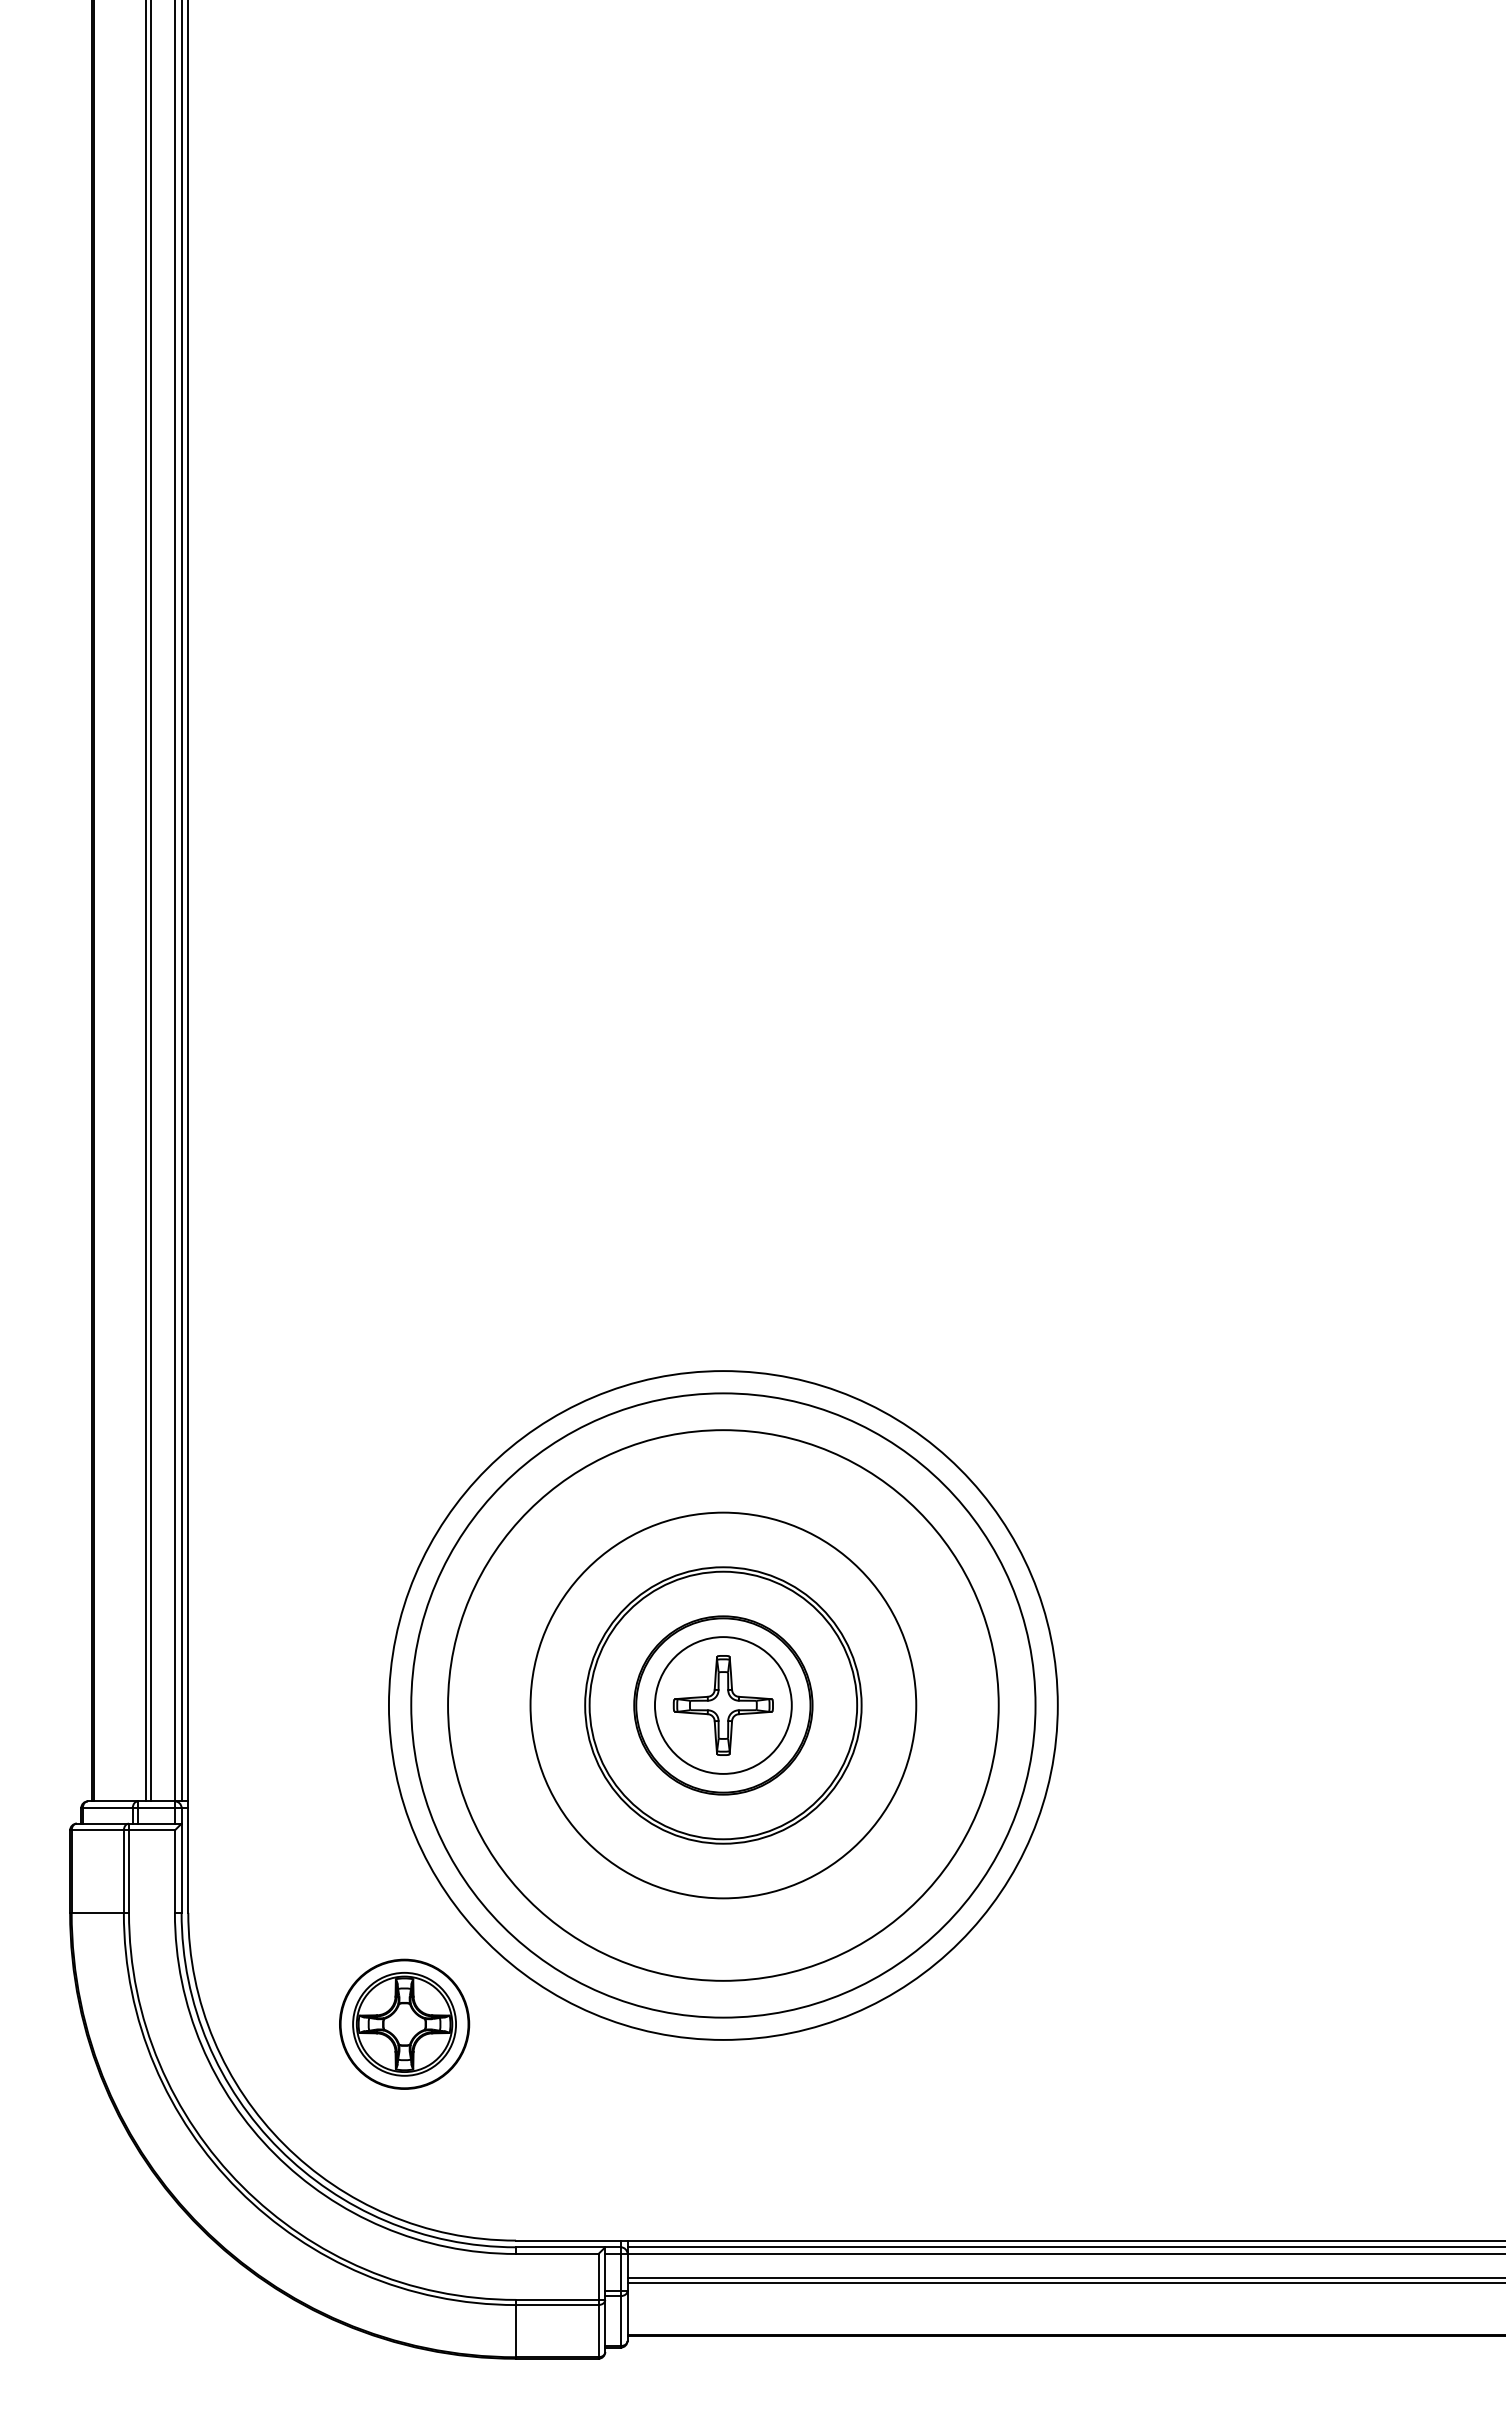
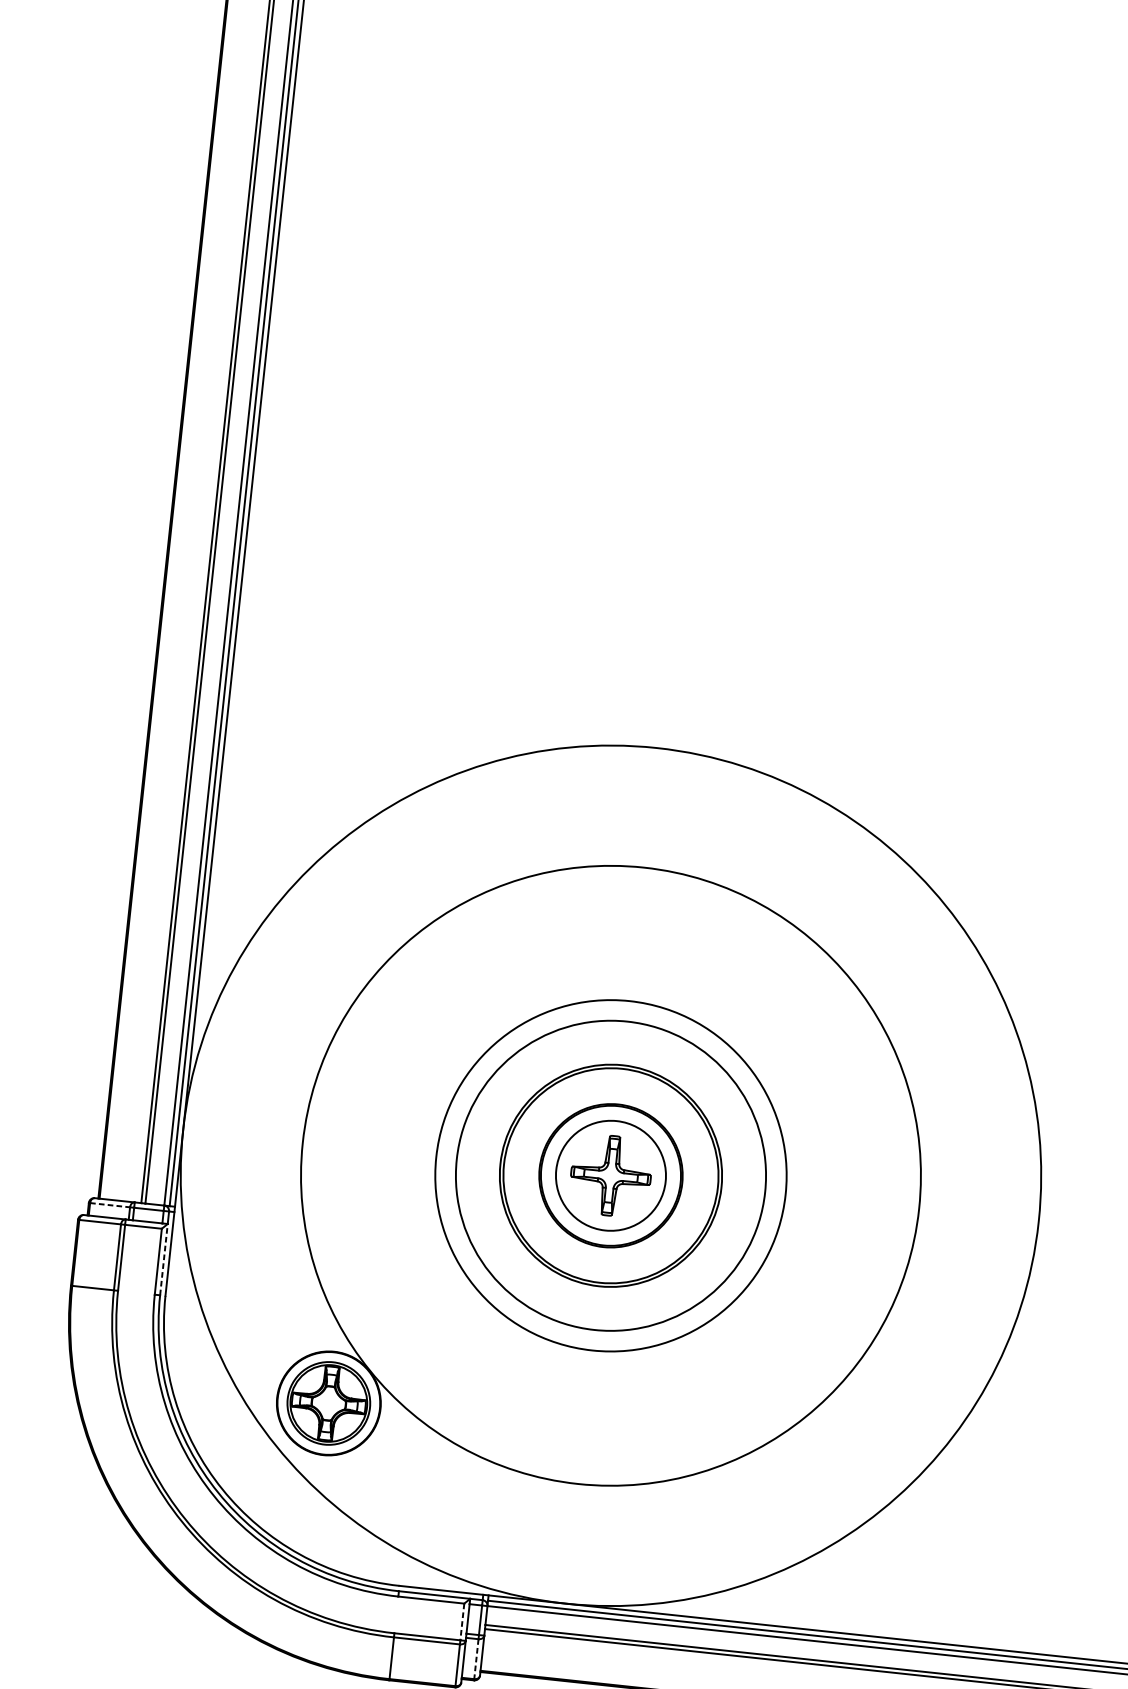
circle: (722, 1705) -> (610, 1175), size x1.6
circle: (723, 1705) -> (611, 1175), size x0.7
circle: (723, 1705) -> (611, 1175), size x1.4
line: (107, 1808) -> (109, 1205), solid -> dashed
line: (181, 1868) -> (163, 1259), solid -> dashed
line: (598, 2276) -> (462, 1621), solid -> dashed
line: (620, 2321) -> (476, 1659), solid -> dashed

